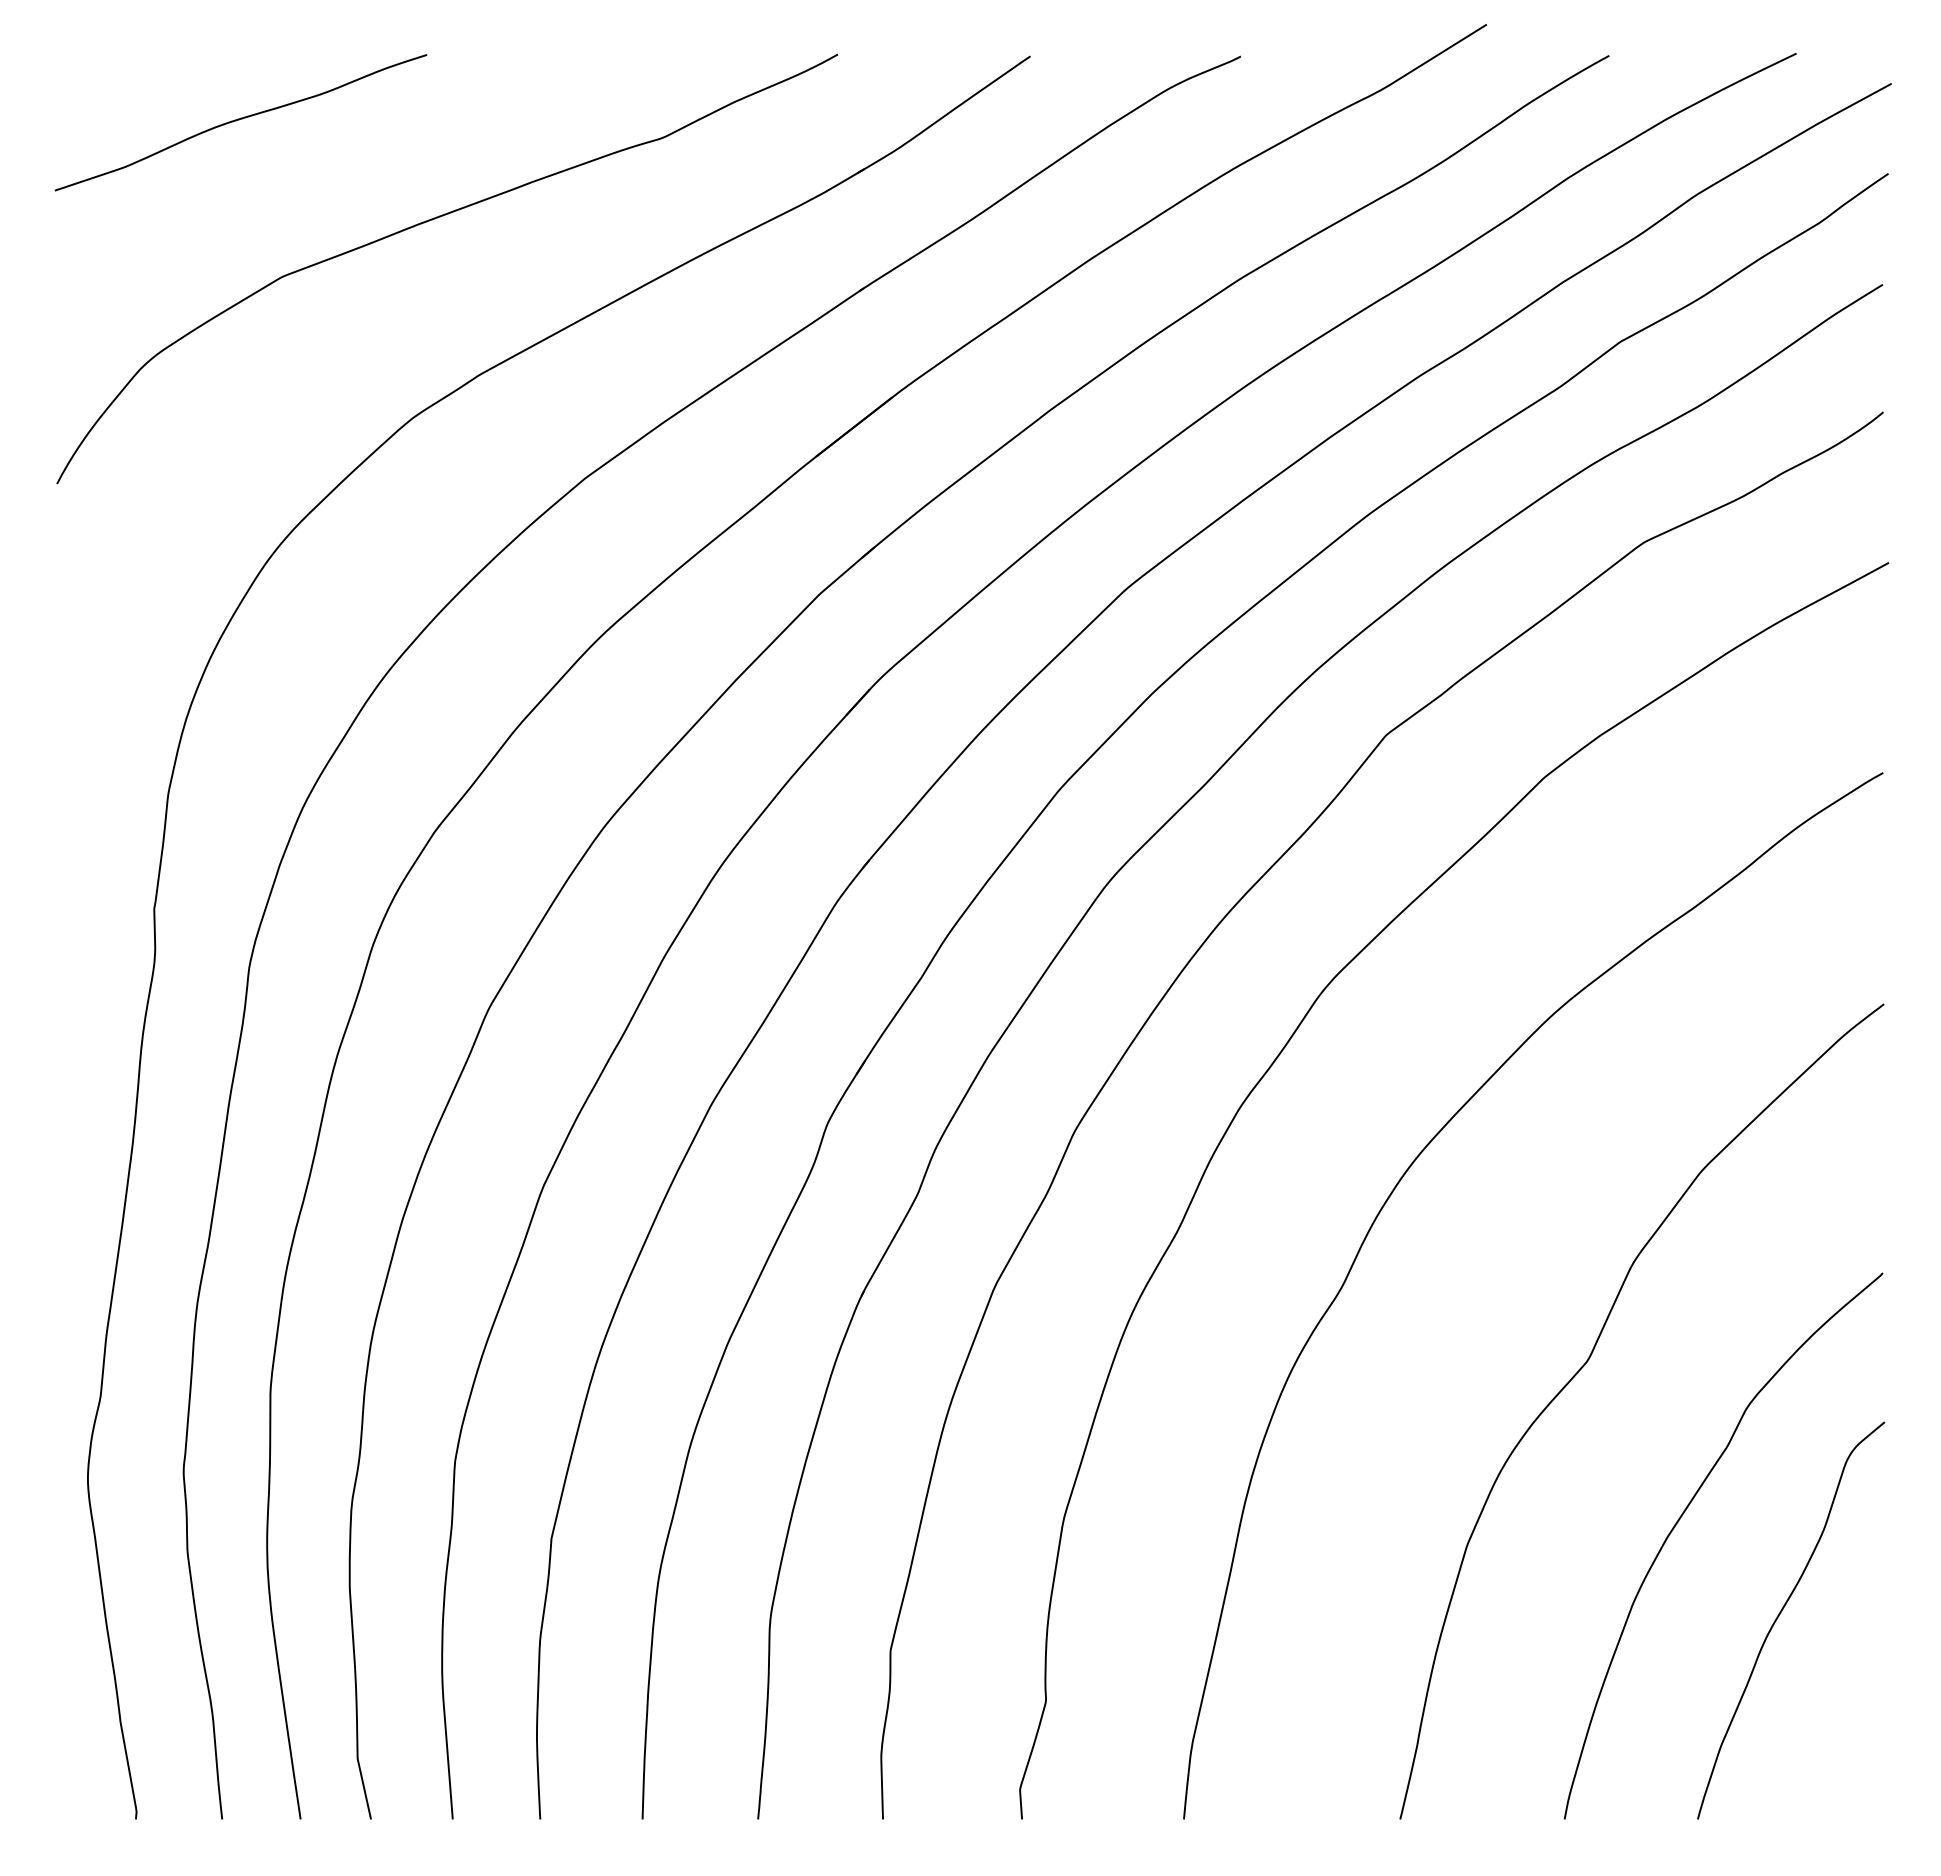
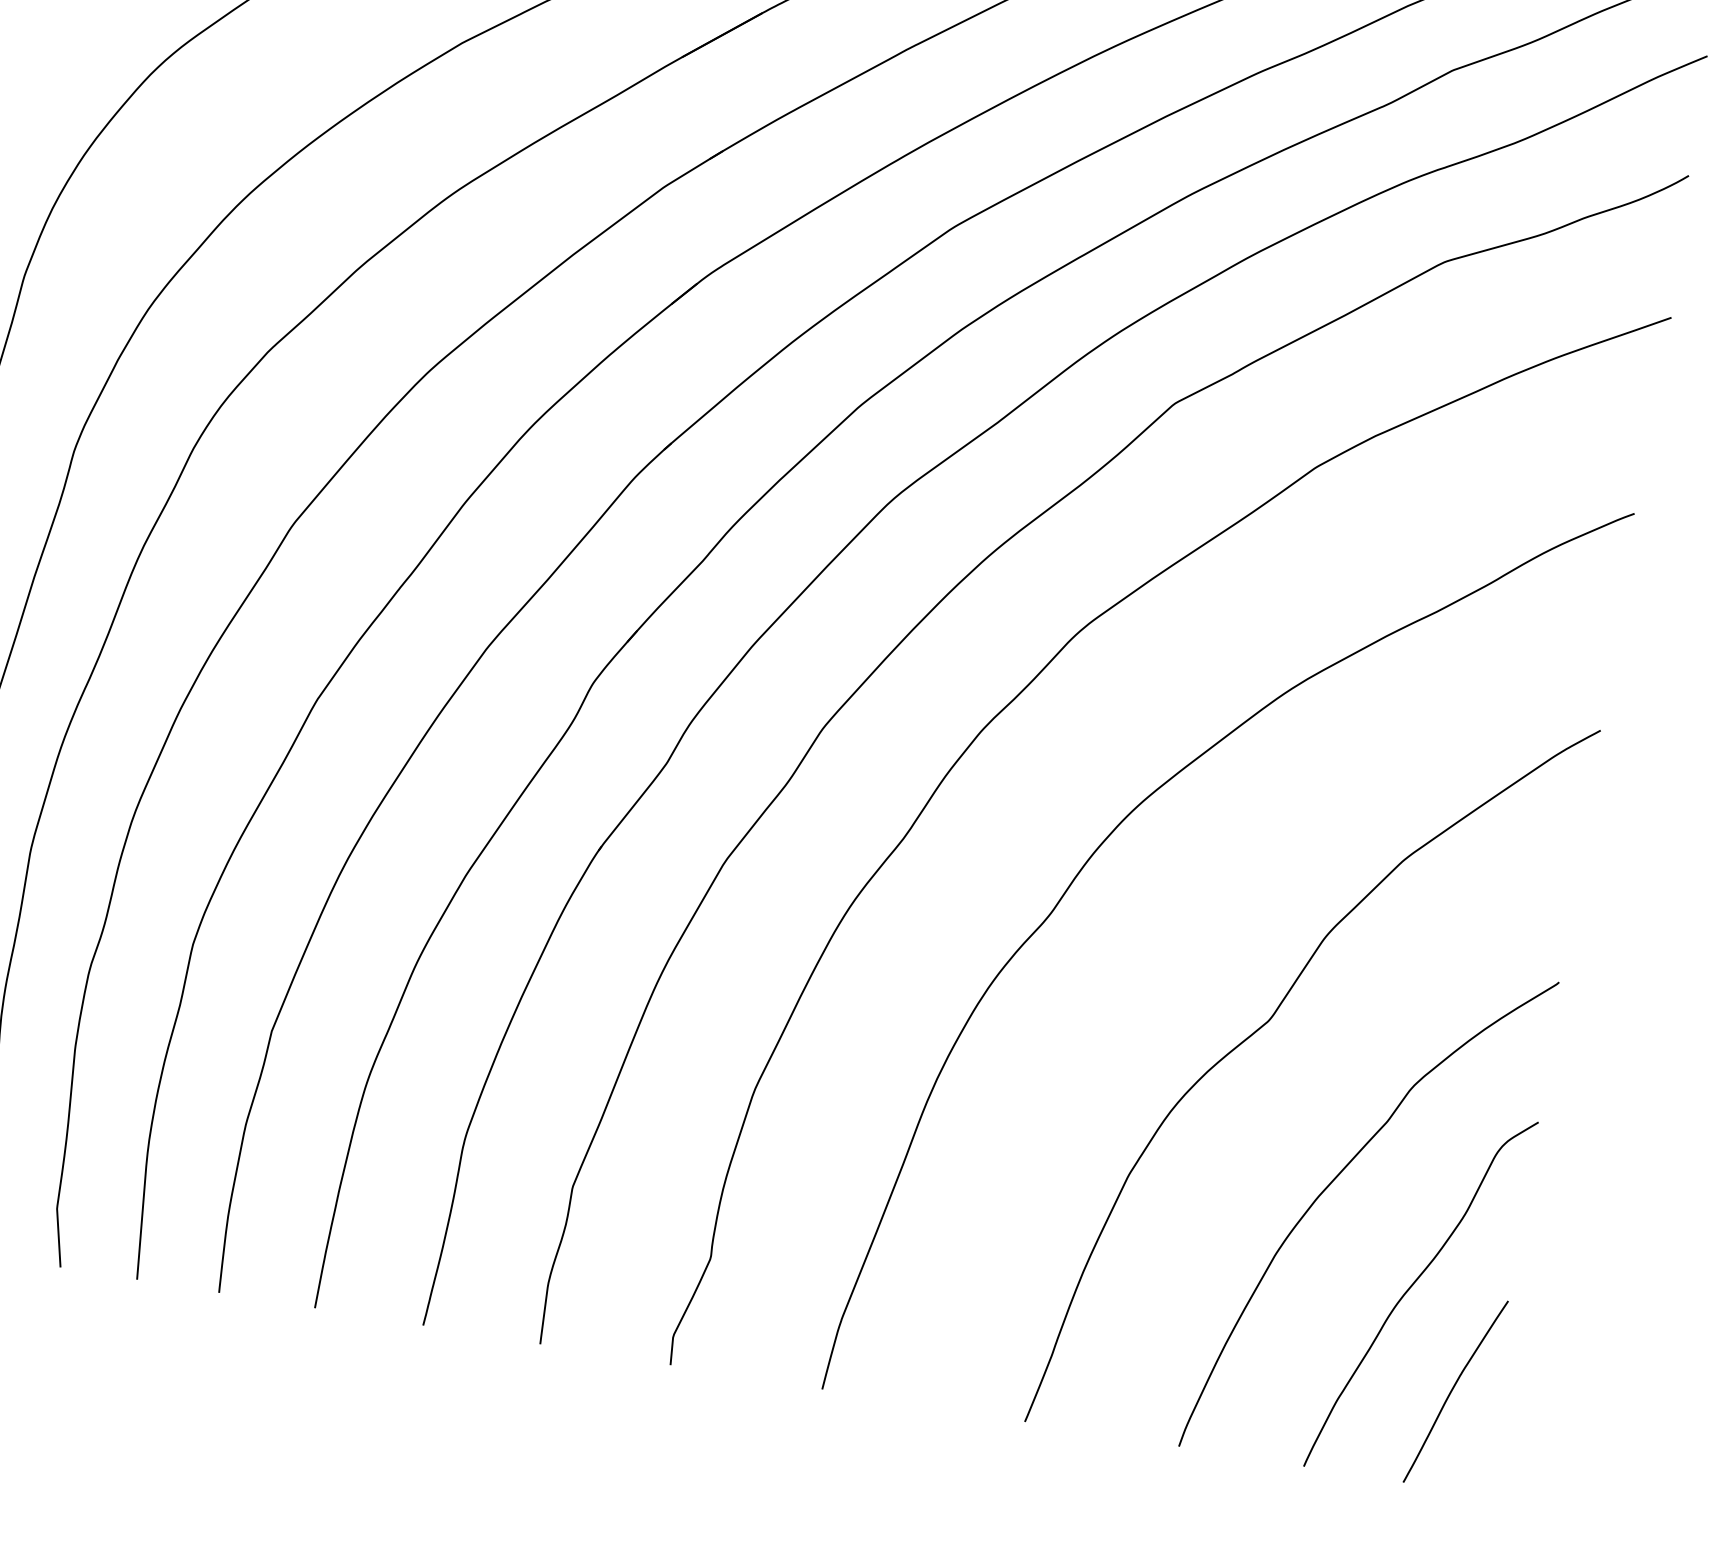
curve: (1840, 1715) -> (1453, 1390), added

